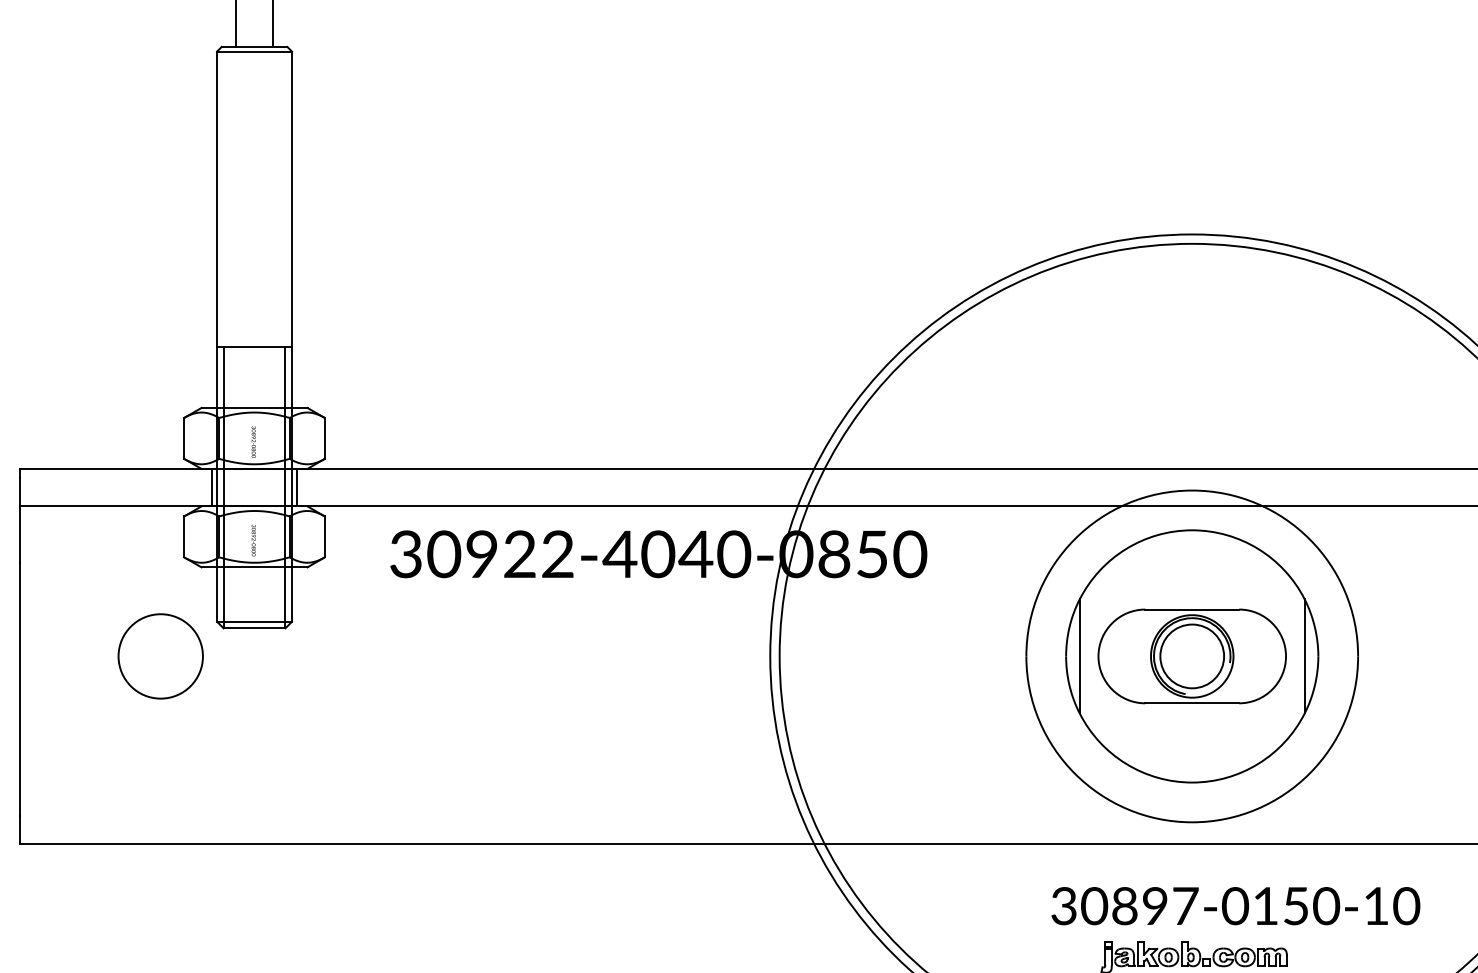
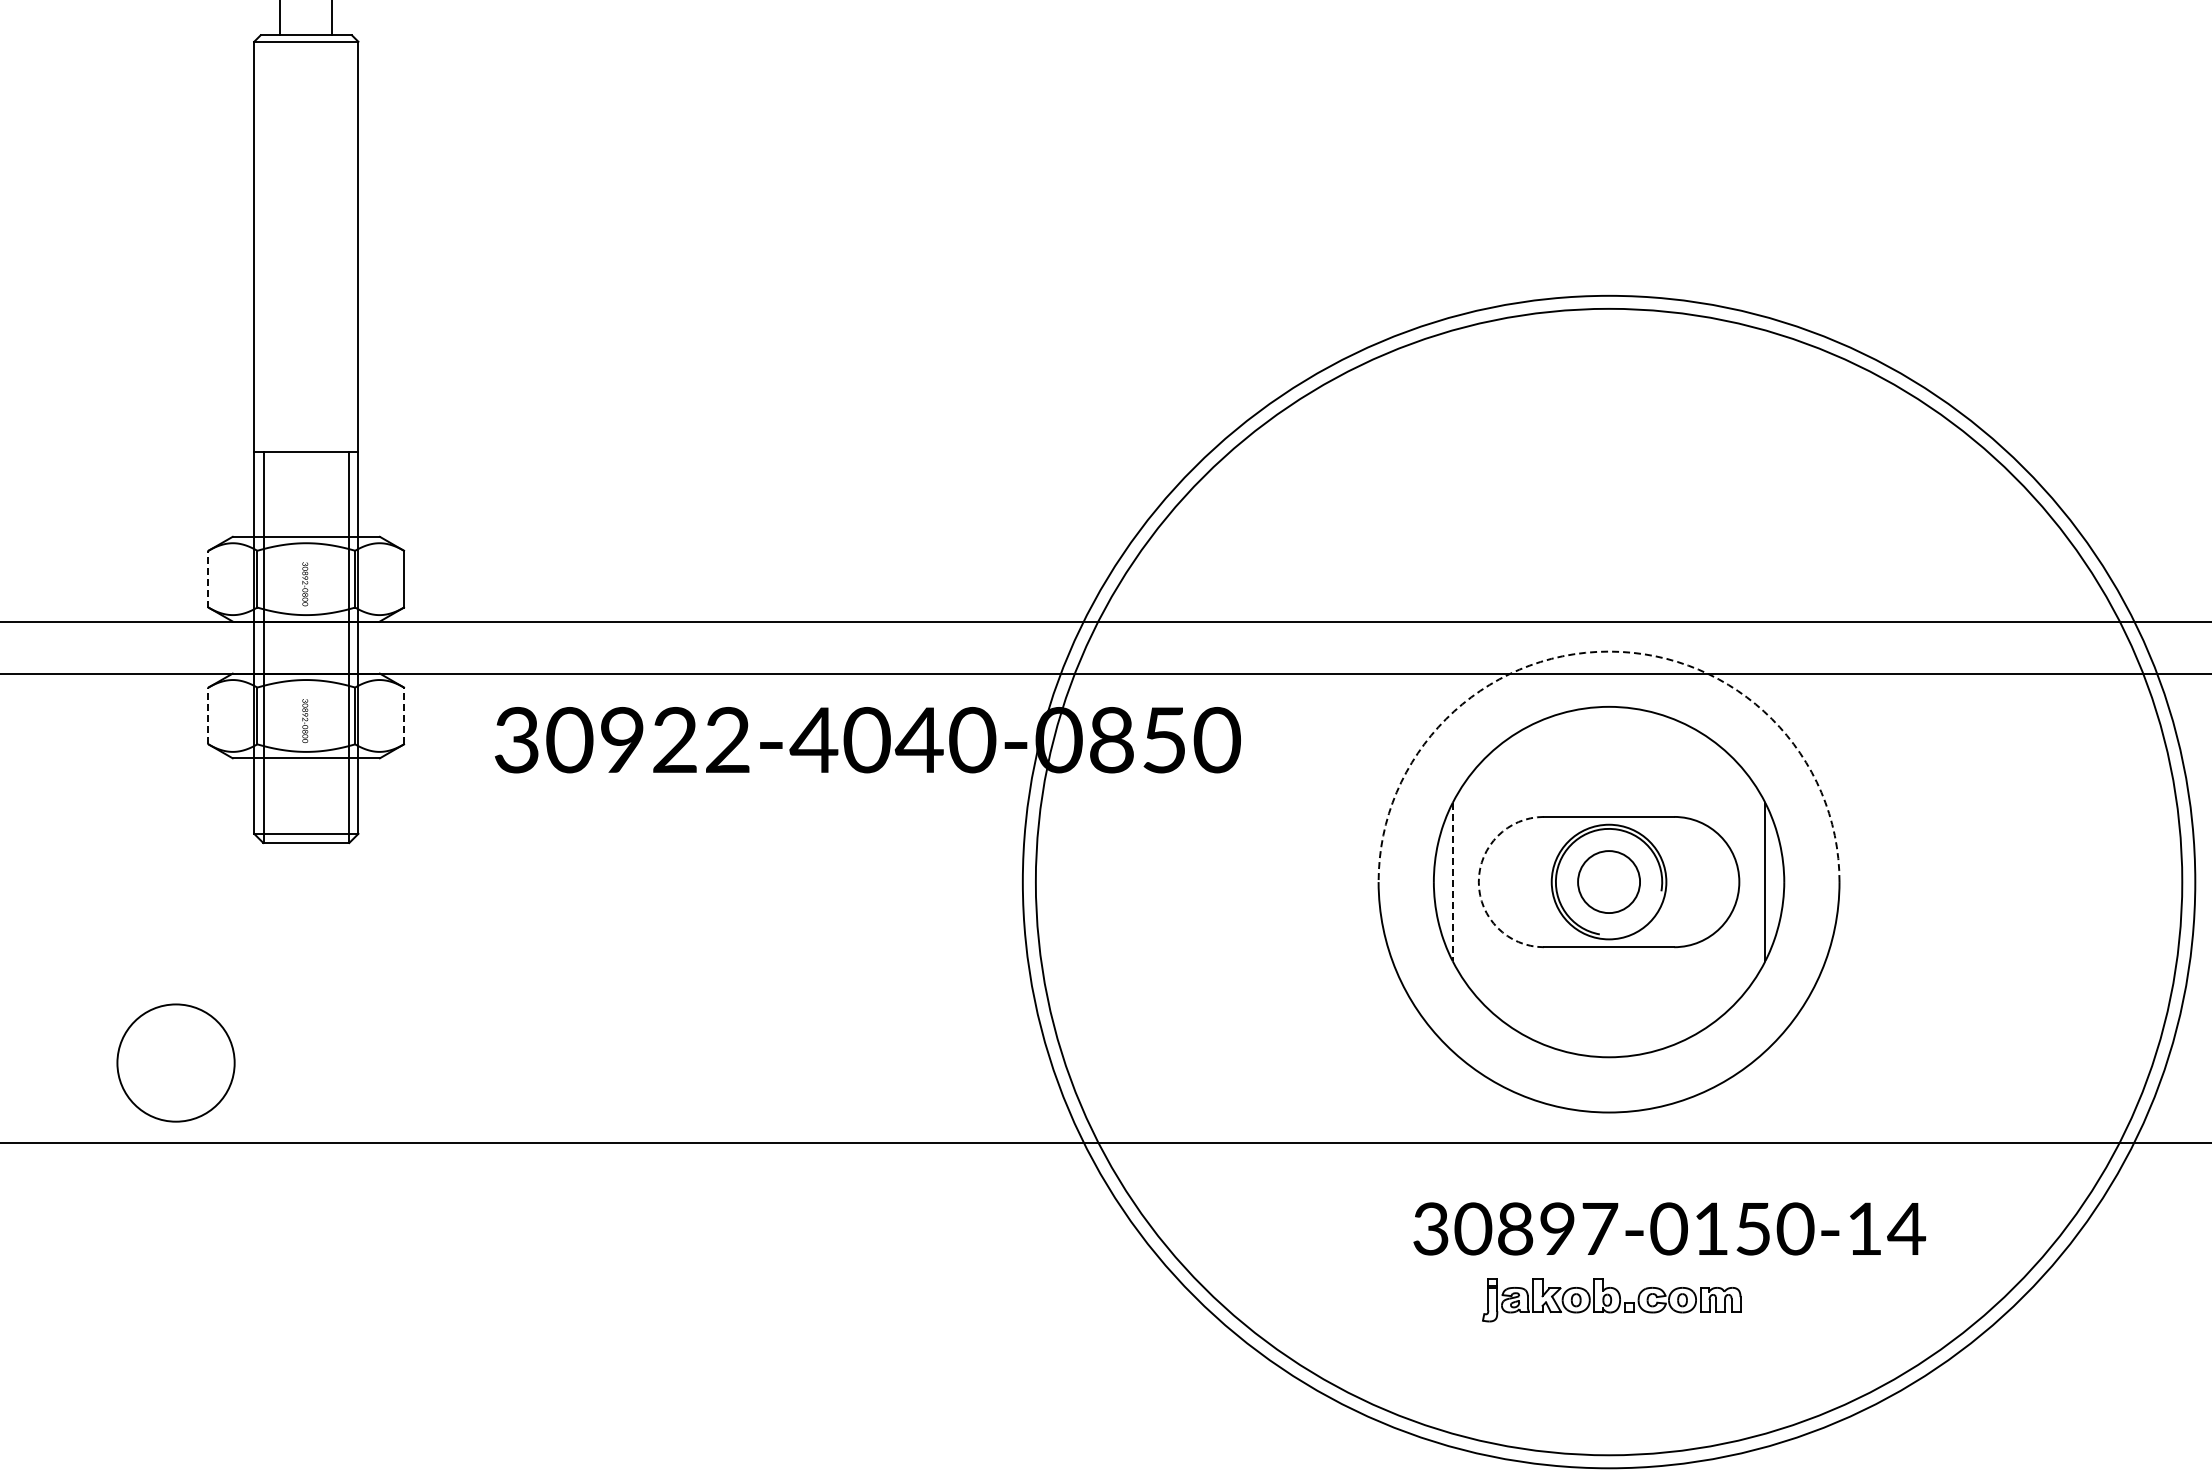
line: (184, 437) -> (208, 578), solid -> dashed
line: (212, 487) -> (247, 647), removed
line: (296, 487) -> (364, 647), removed
arc: (1192, 490) -> (1609, 651), solid -> dashed
line: (184, 536) -> (208, 715), solid -> dashed
line: (325, 536) -> (404, 715), solid -> dashed
circle: (160, 656) -> (175, 1062), moved
line: (1079, 656) -> (1452, 882), solid -> dashed
arc: (1098, 656) -> (1478, 882), solid -> dashed
circle: (1191, 656) -> (1608, 881), size x0.7
text: (1406, 905) -> (1906, 1228), 30897-0150-10 -> 30897-0150-14

